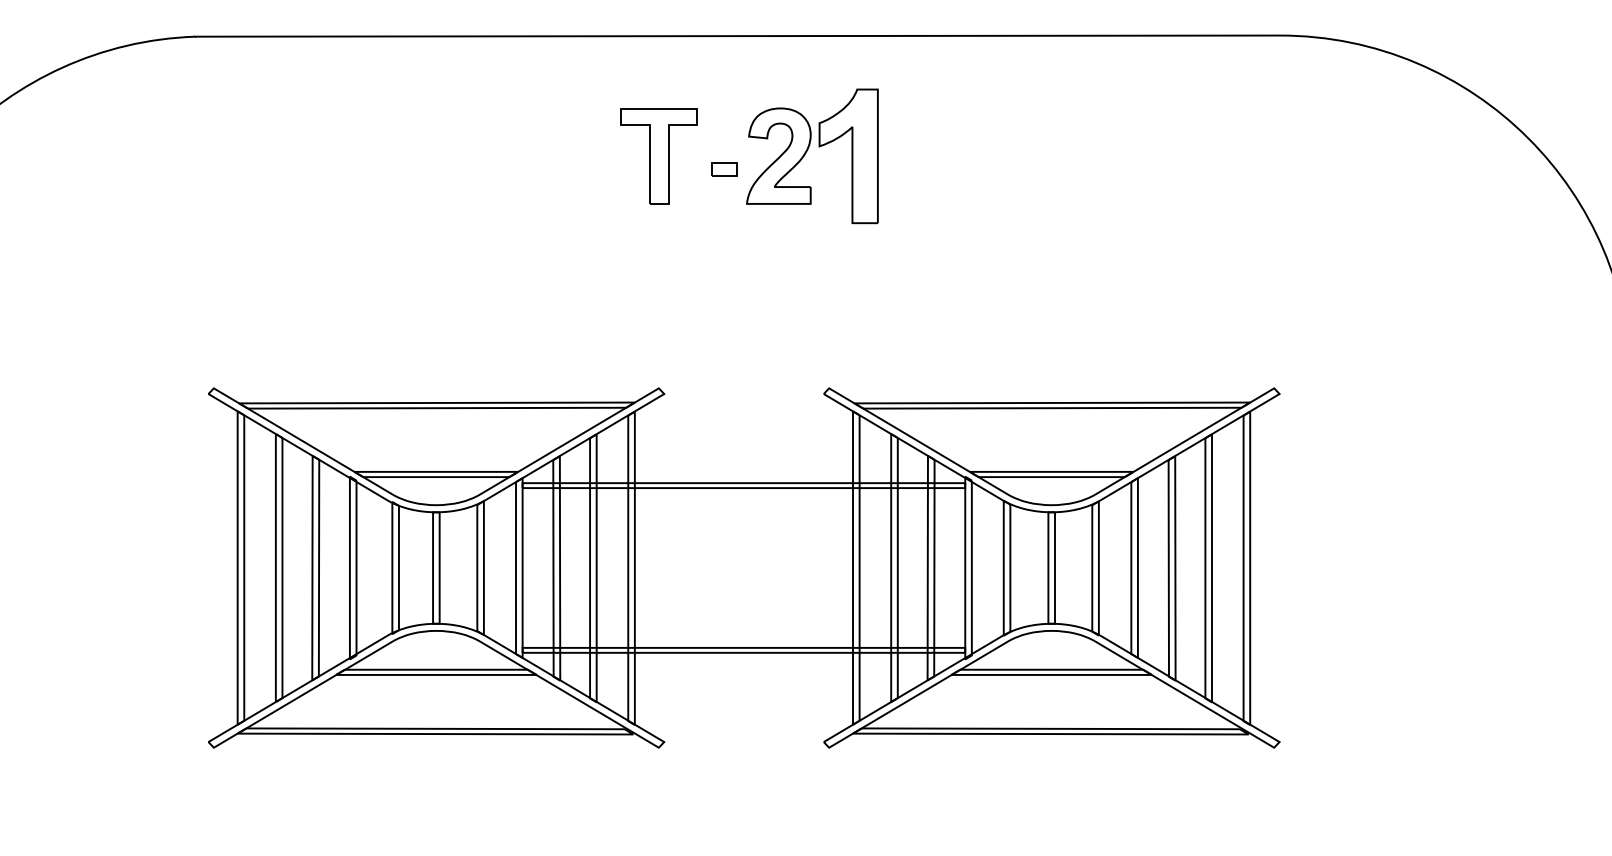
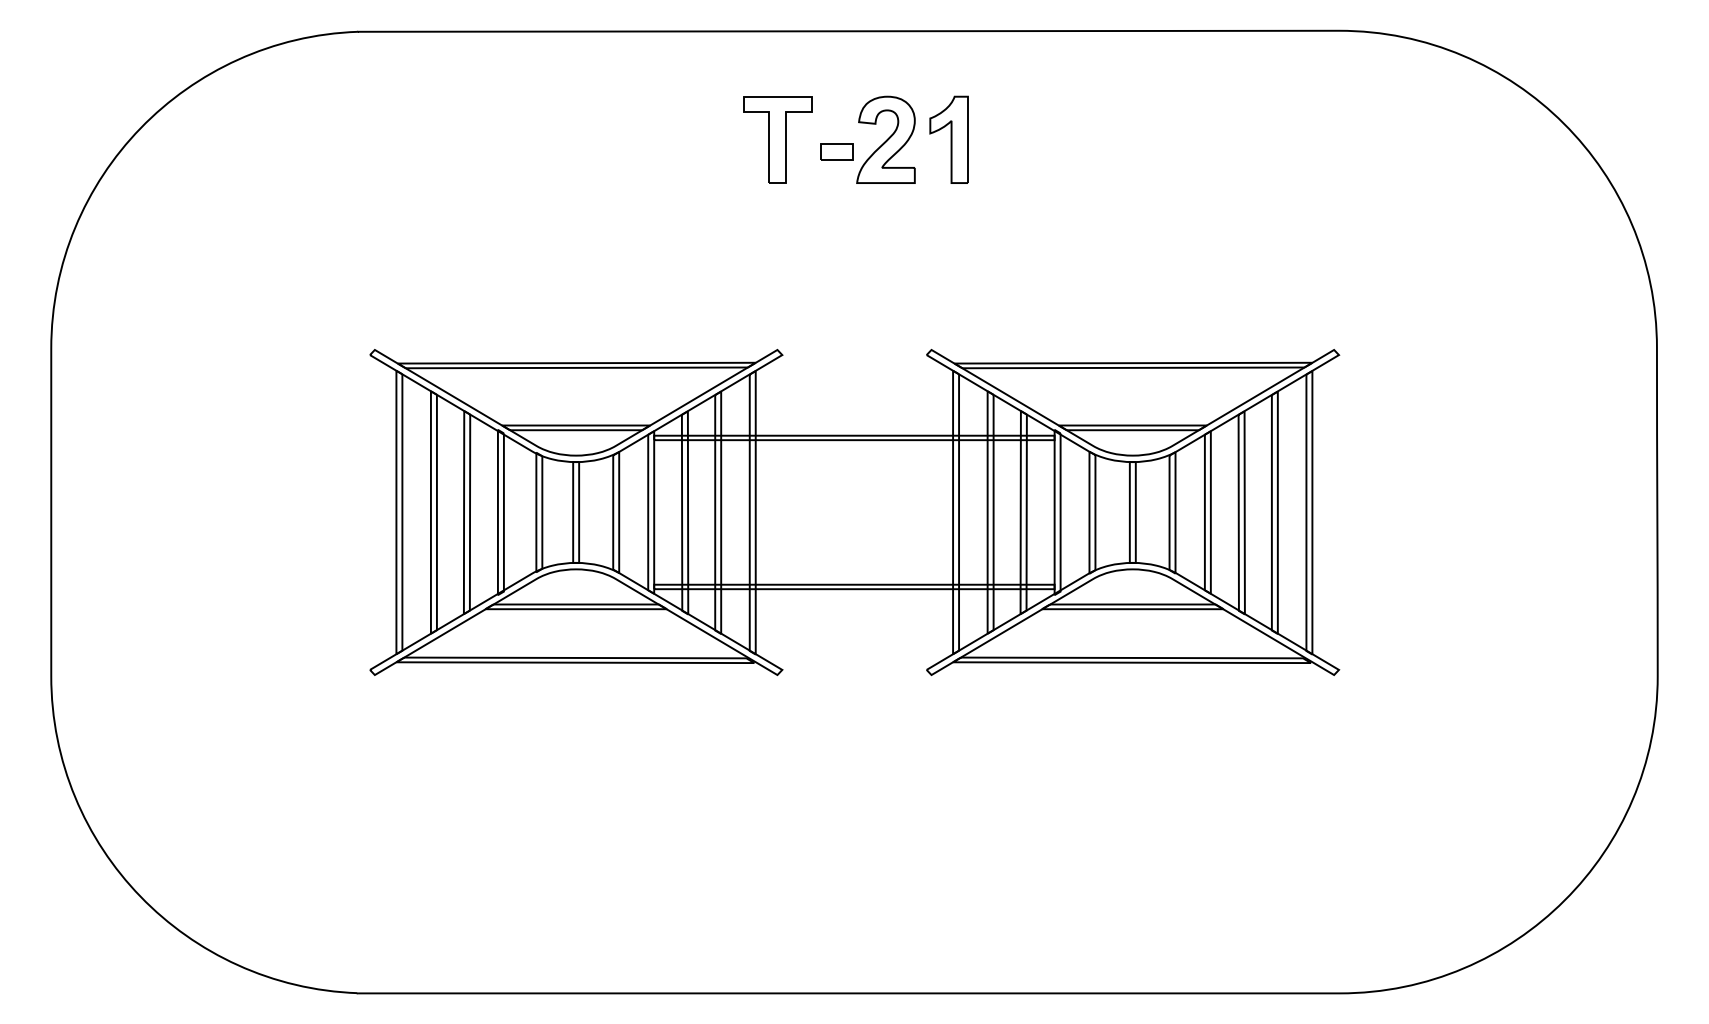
part: (847, 155) -> (948, 139), size x0.71
part: (724, 168) -> (836, 151), size x1.43

